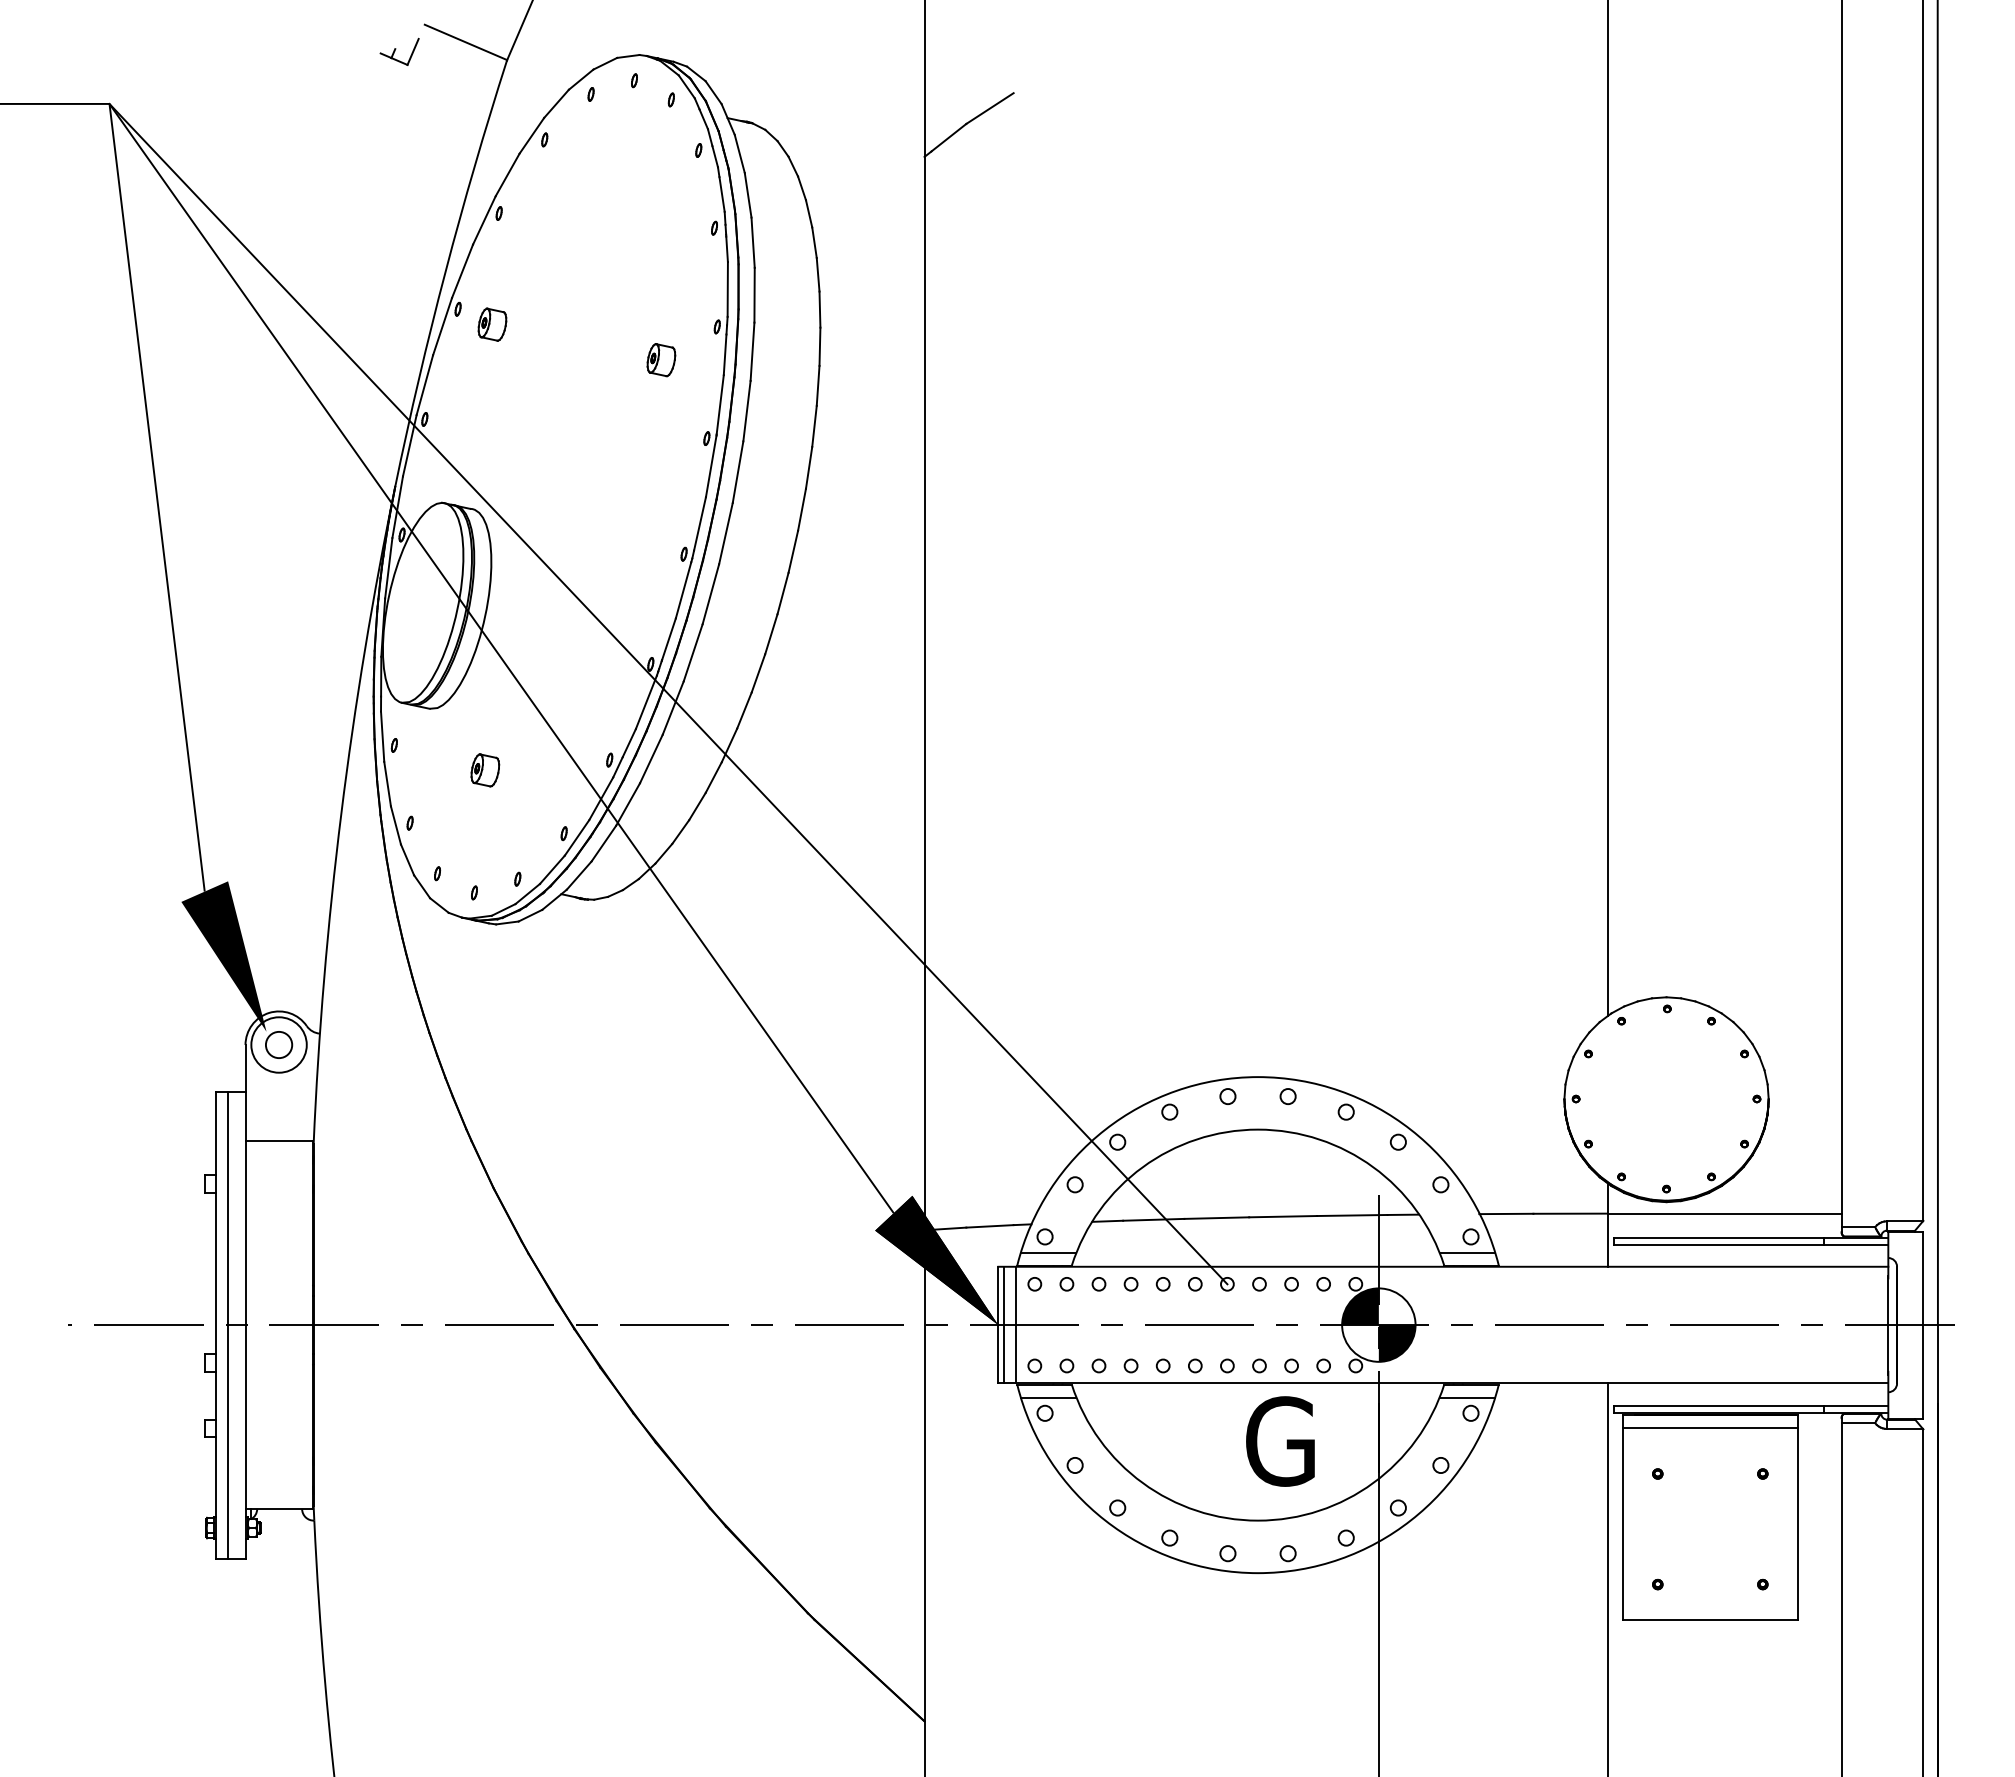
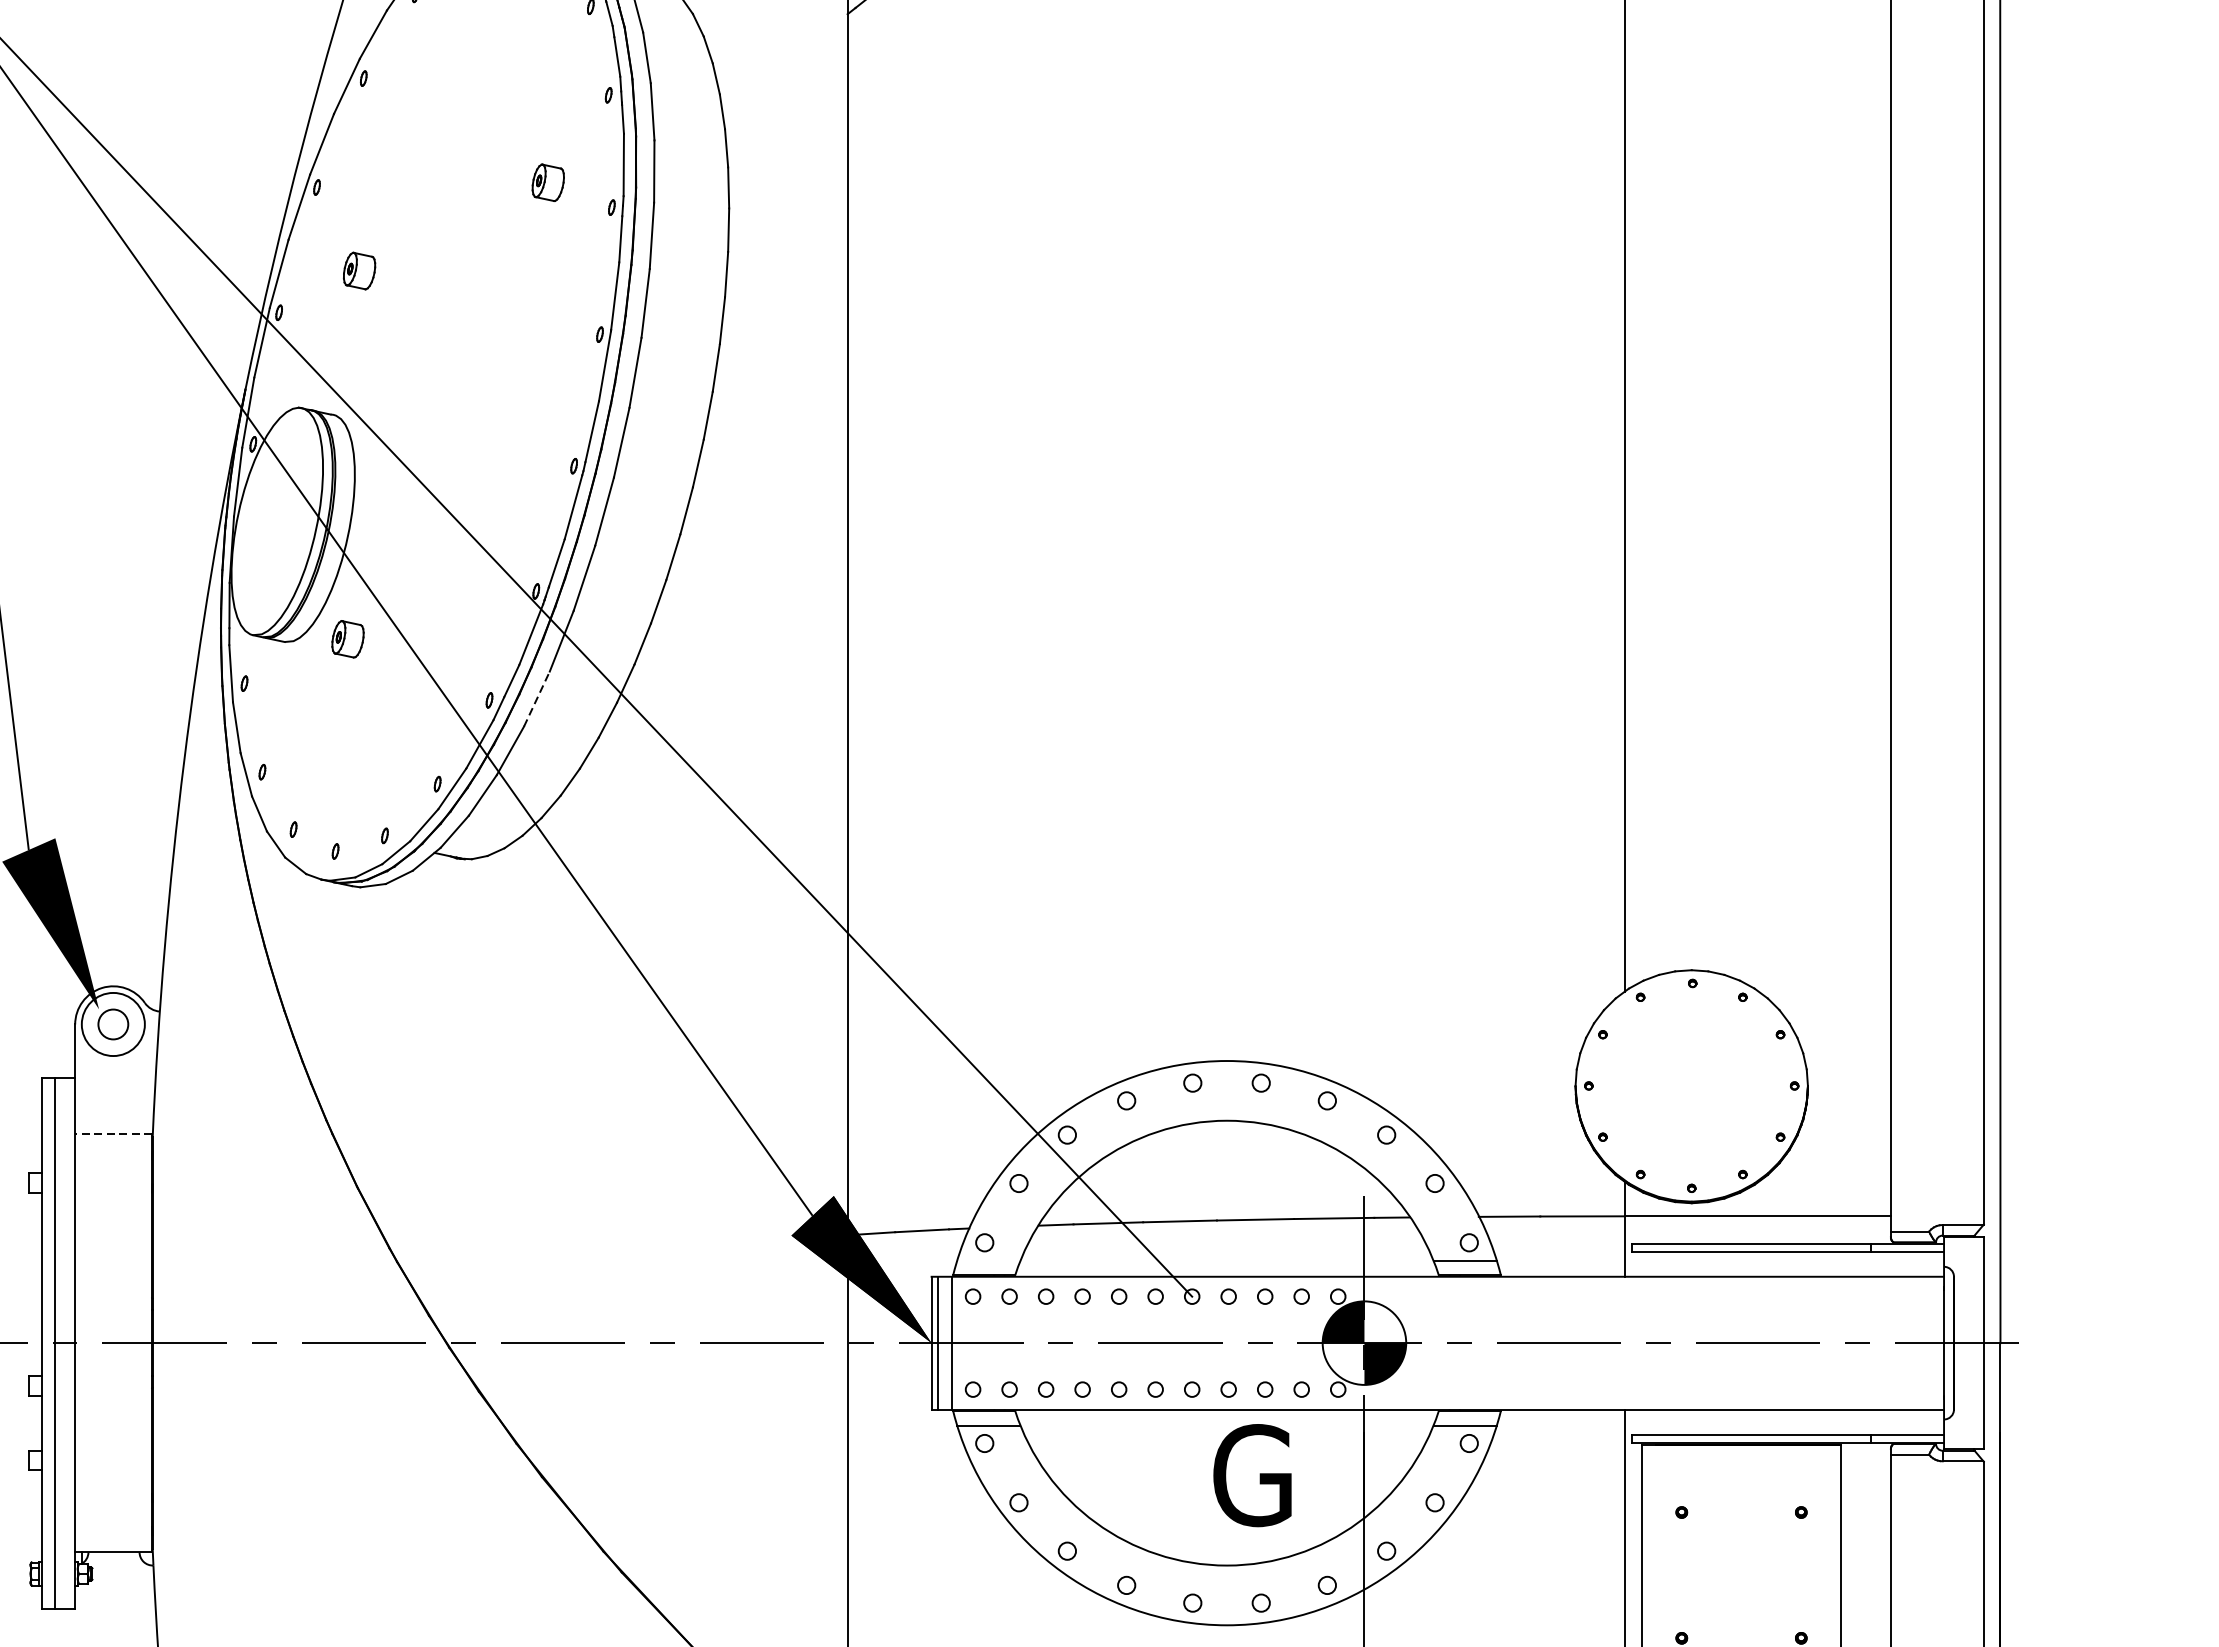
part: (492, 324) -> (359, 270), moved
part: (661, 360) -> (548, 183), moved
line: (651, 759) -> (537, 699), solid -> dashed
part: (485, 770) -> (348, 639), moved
line: (279, 1141) -> (113, 1134), solid -> dashed
line: (1048, 1252) -> (988, 1260), removed
line: (1709, 1428) -> (1740, 1460), removed

